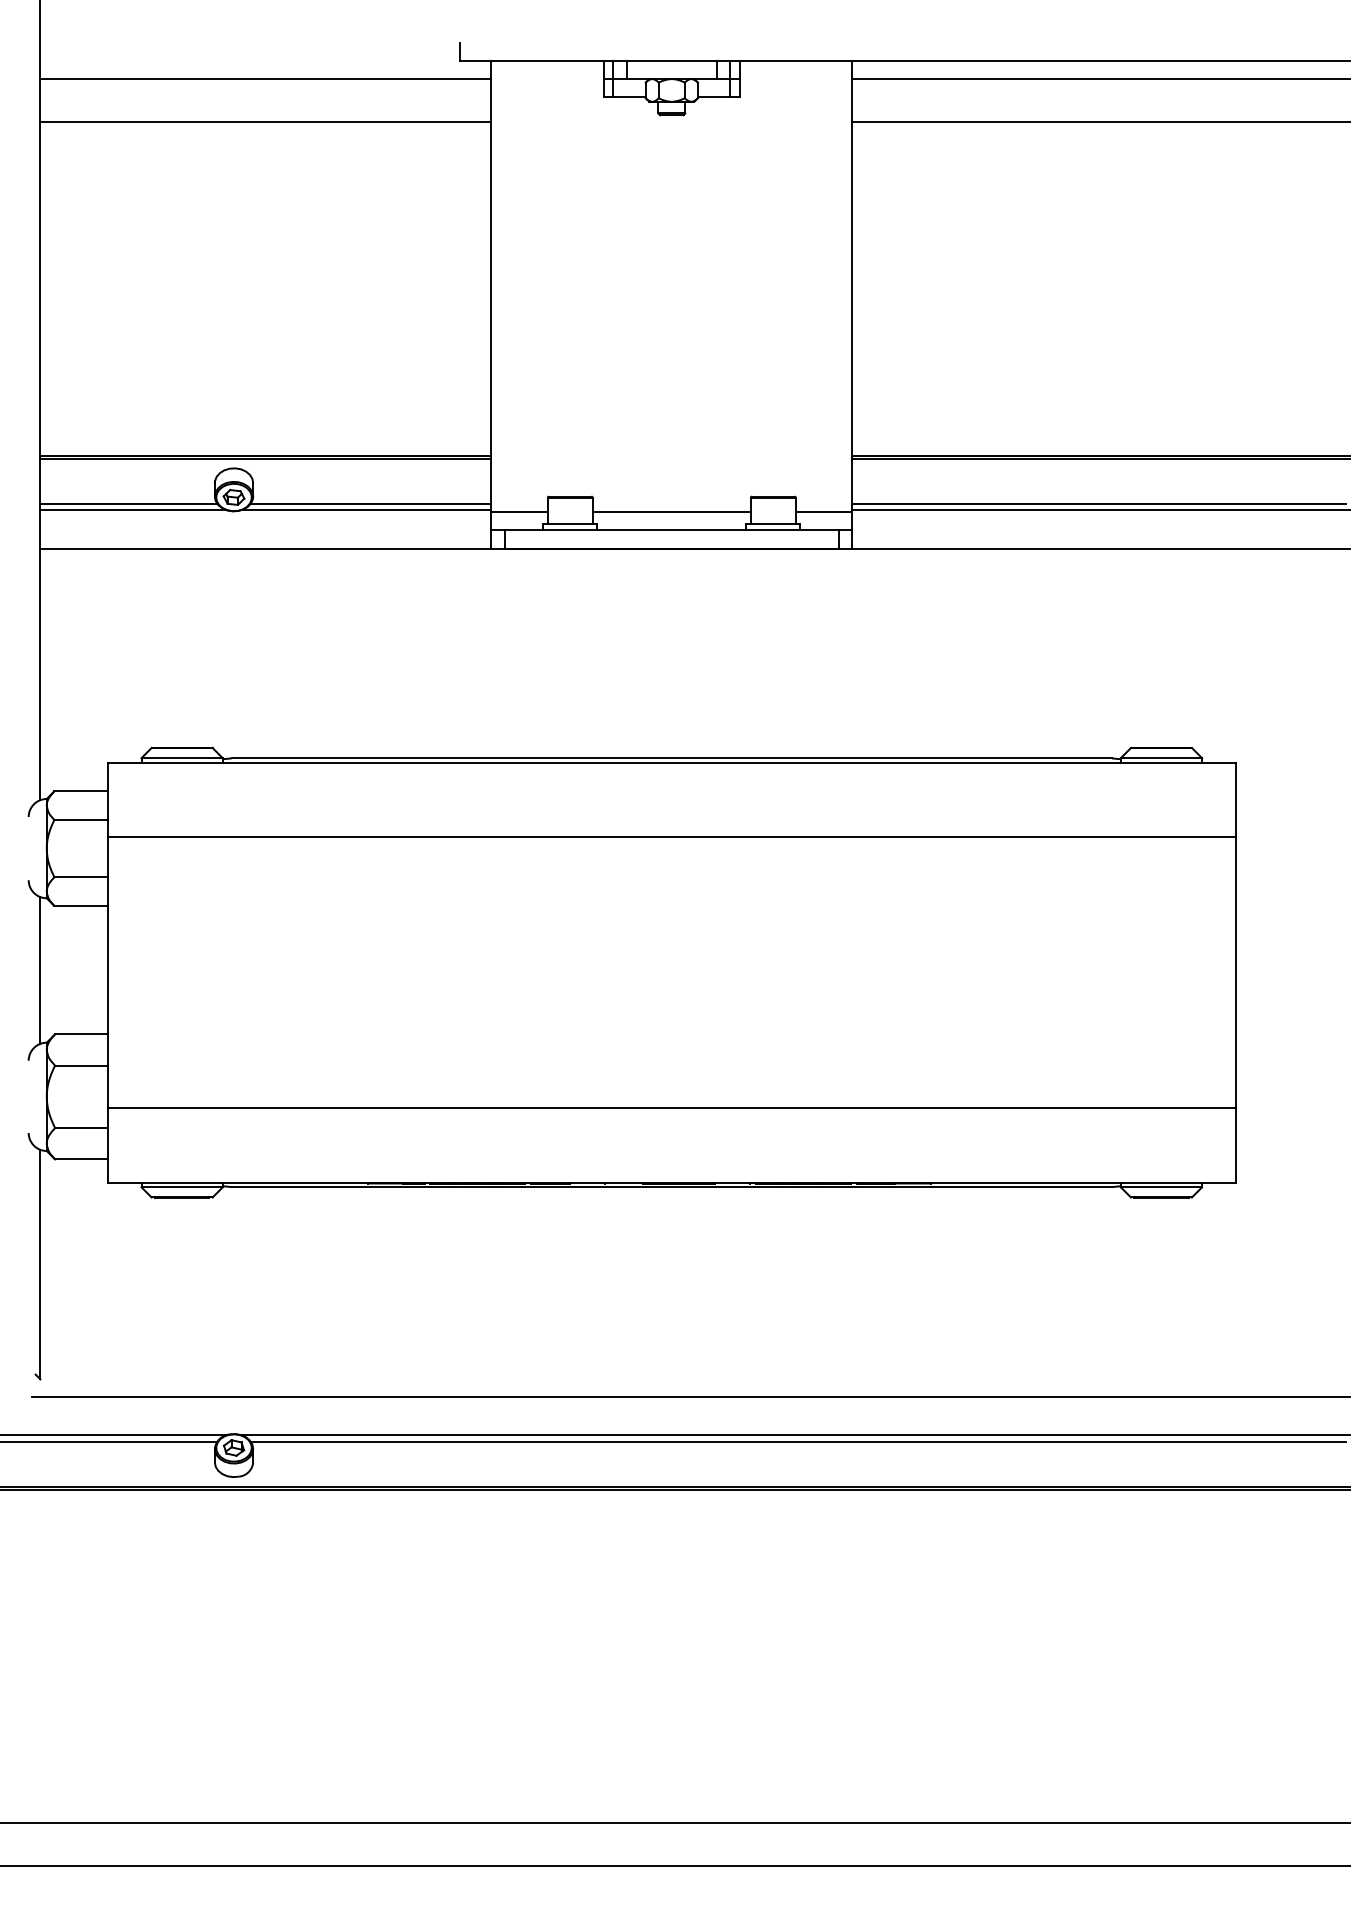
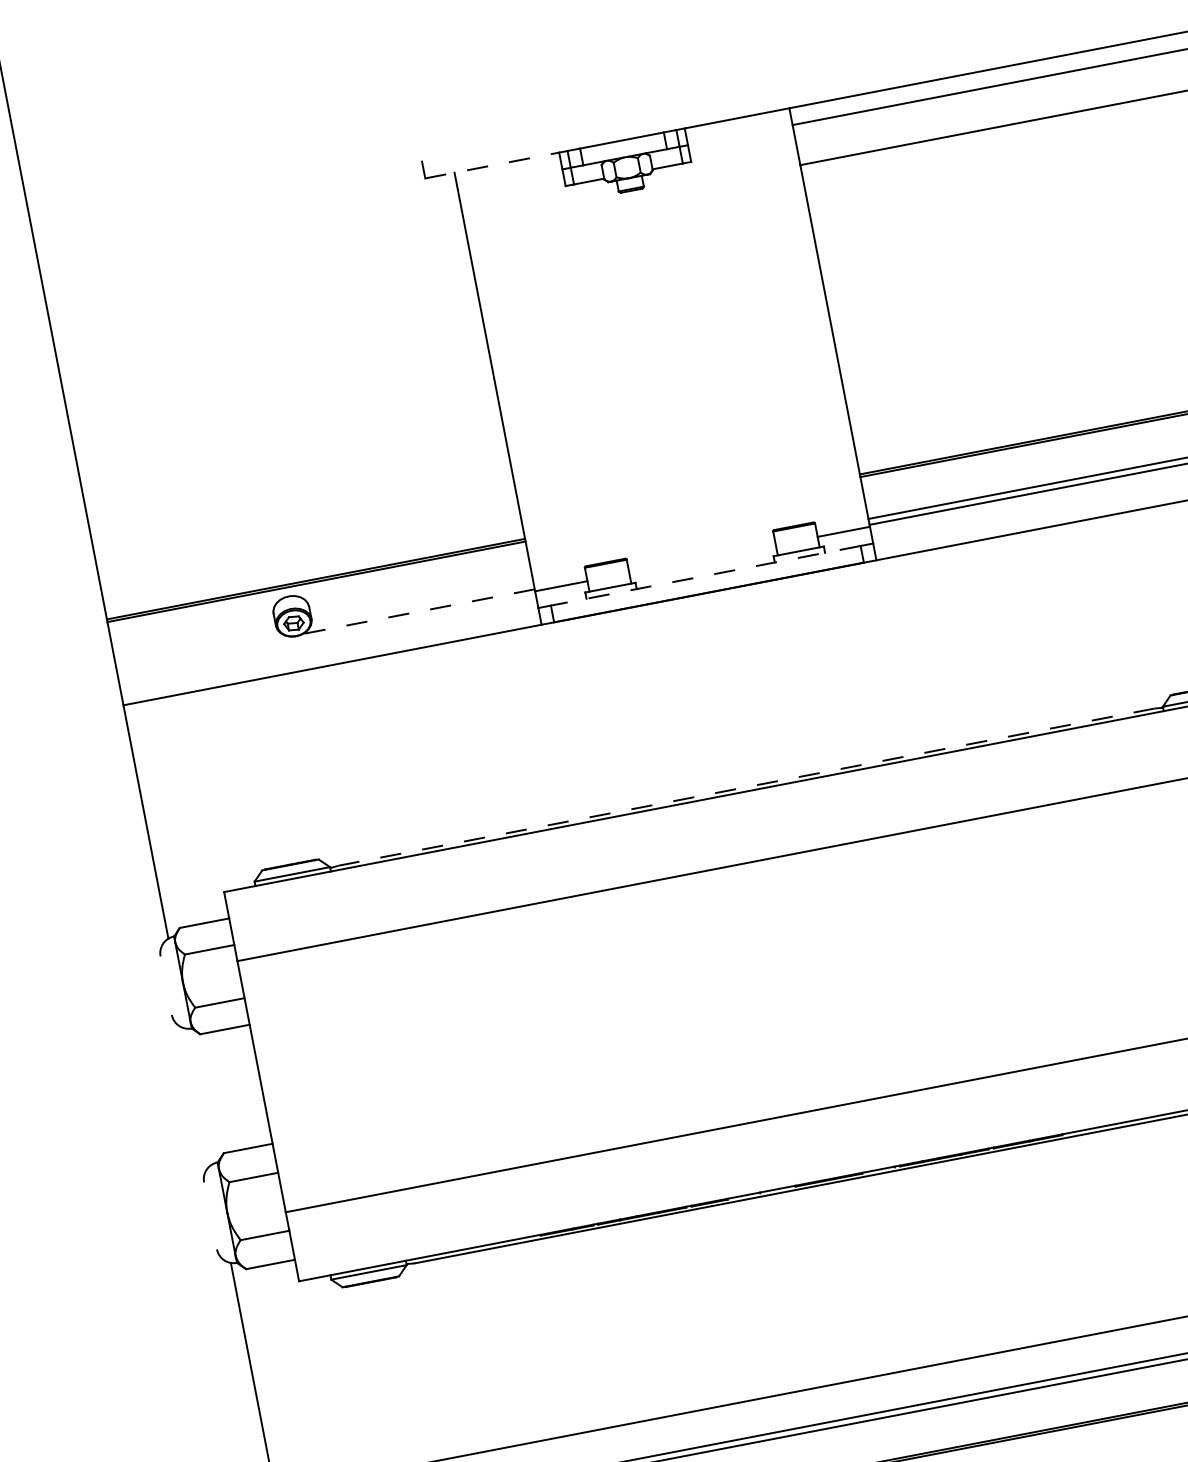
line: (536, 61) -> (496, 165), solid -> dashed
line: (265, 79) -> (248, 230), removed
line: (265, 122) -> (256, 270), removed
line: (128, 503) -> (197, 647), removed
line: (370, 503) -> (421, 604), removed
line: (133, 510) -> (203, 653), removed
line: (366, 510) -> (419, 611), solid -> dashed
line: (671, 512) -> (702, 559), removed
line: (671, 530) -> (705, 575), solid -> dashed
line: (672, 758) -> (747, 787), solid -> dashed
line: (40, 970) -> (198, 1096), removed

